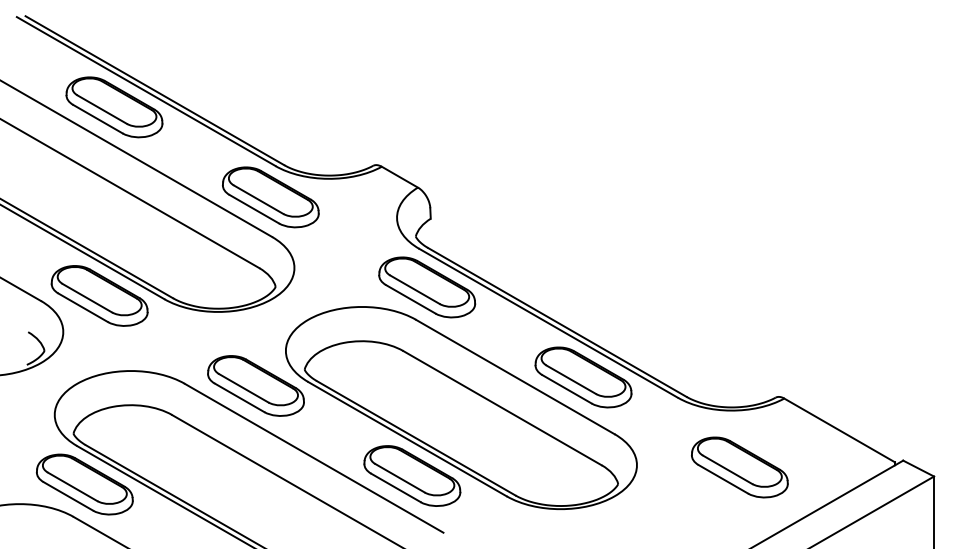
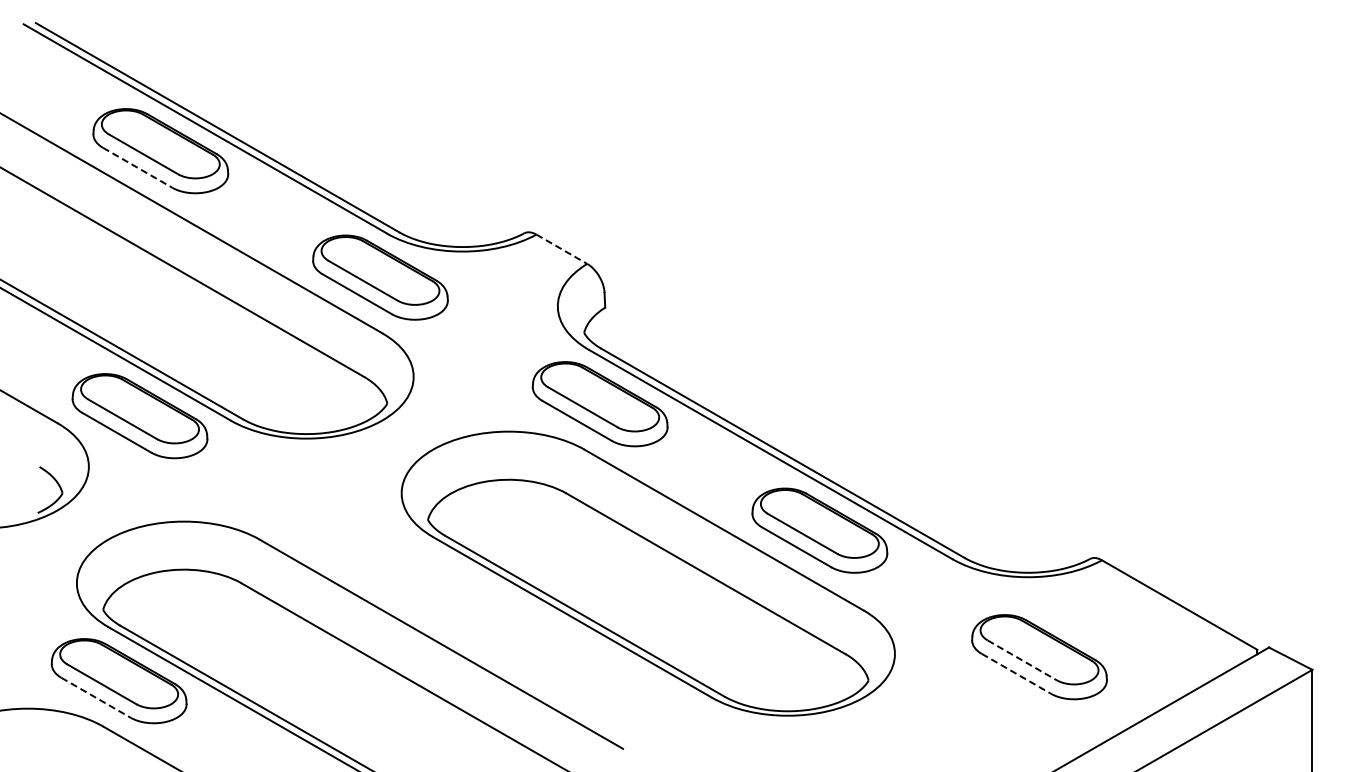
line: (98, 119) -> (138, 168), solid -> dashed
line: (400, 177) -> (562, 249), solid -> dashed
part: (255, 385) -> (359, 542), removed
line: (727, 469) -> (1022, 660), solid -> dashed
part: (412, 476) -> (579, 669), removed
line: (723, 479) -> (1016, 674), solid -> dashed
line: (68, 496) -> (96, 698), solid -> dashed

